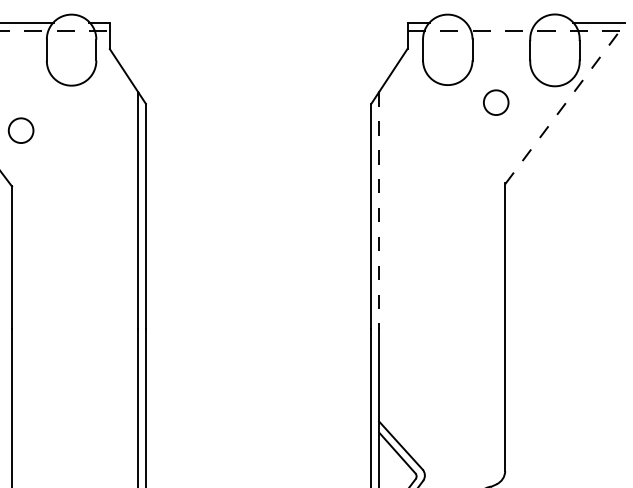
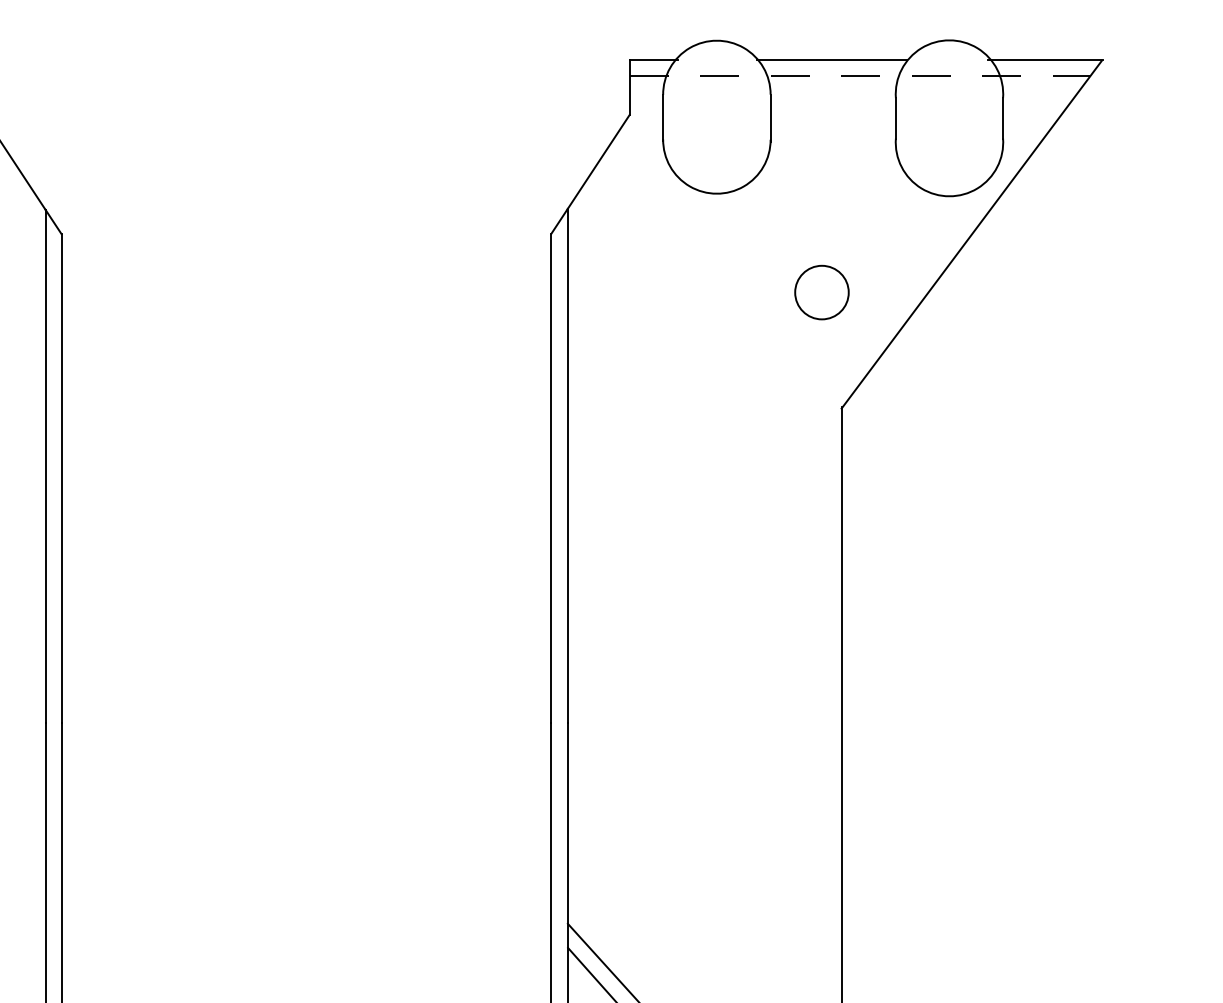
line: (500, 23) -> (831, 59), added
circle: (496, 102) -> (822, 292), moved
line: (565, 103) -> (972, 233), dashed -> solid
line: (378, 211) -> (566, 467), dashed -> solid

